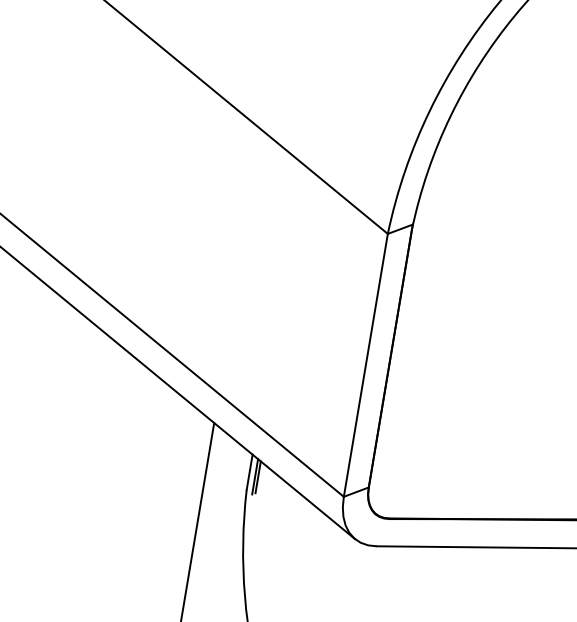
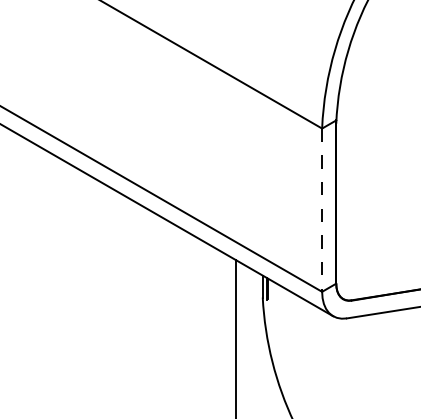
line: (366, 365) -> (322, 210), solid -> dashed

